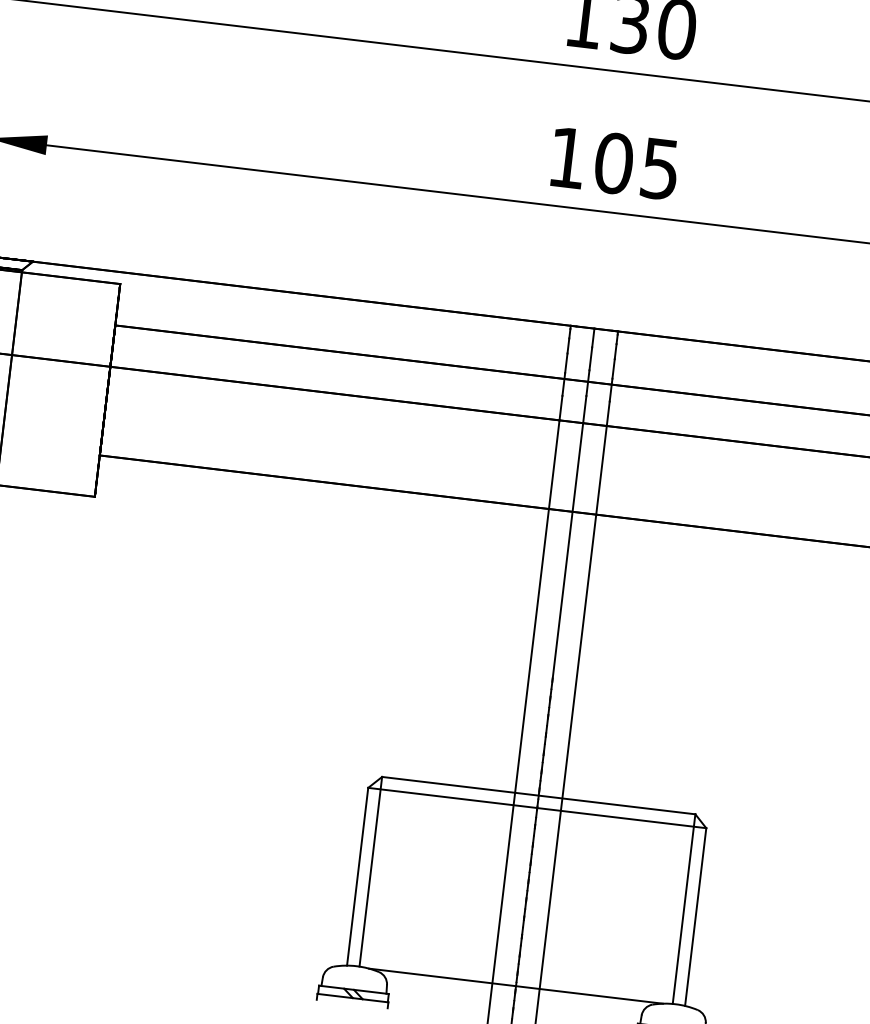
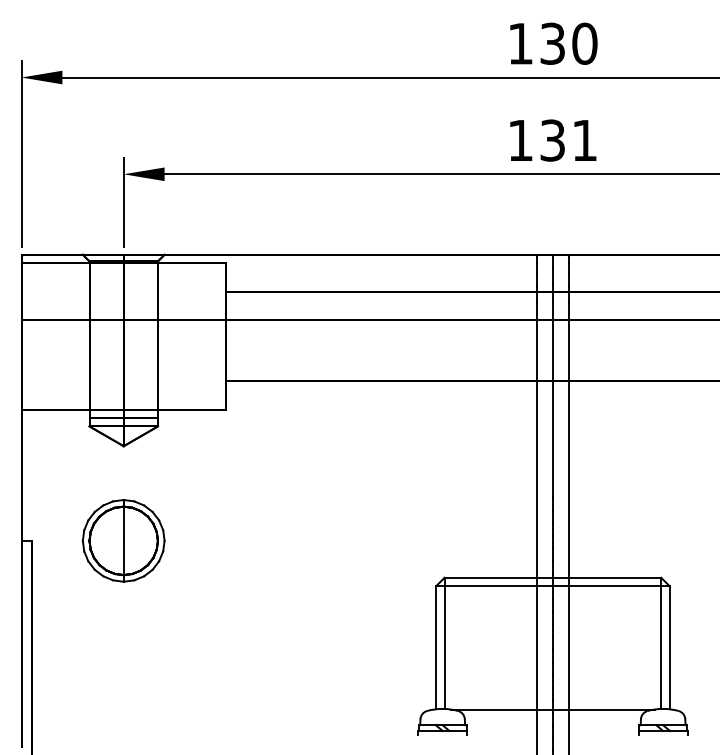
text: (636, 166) -> (568, 140), 105 -> 131

